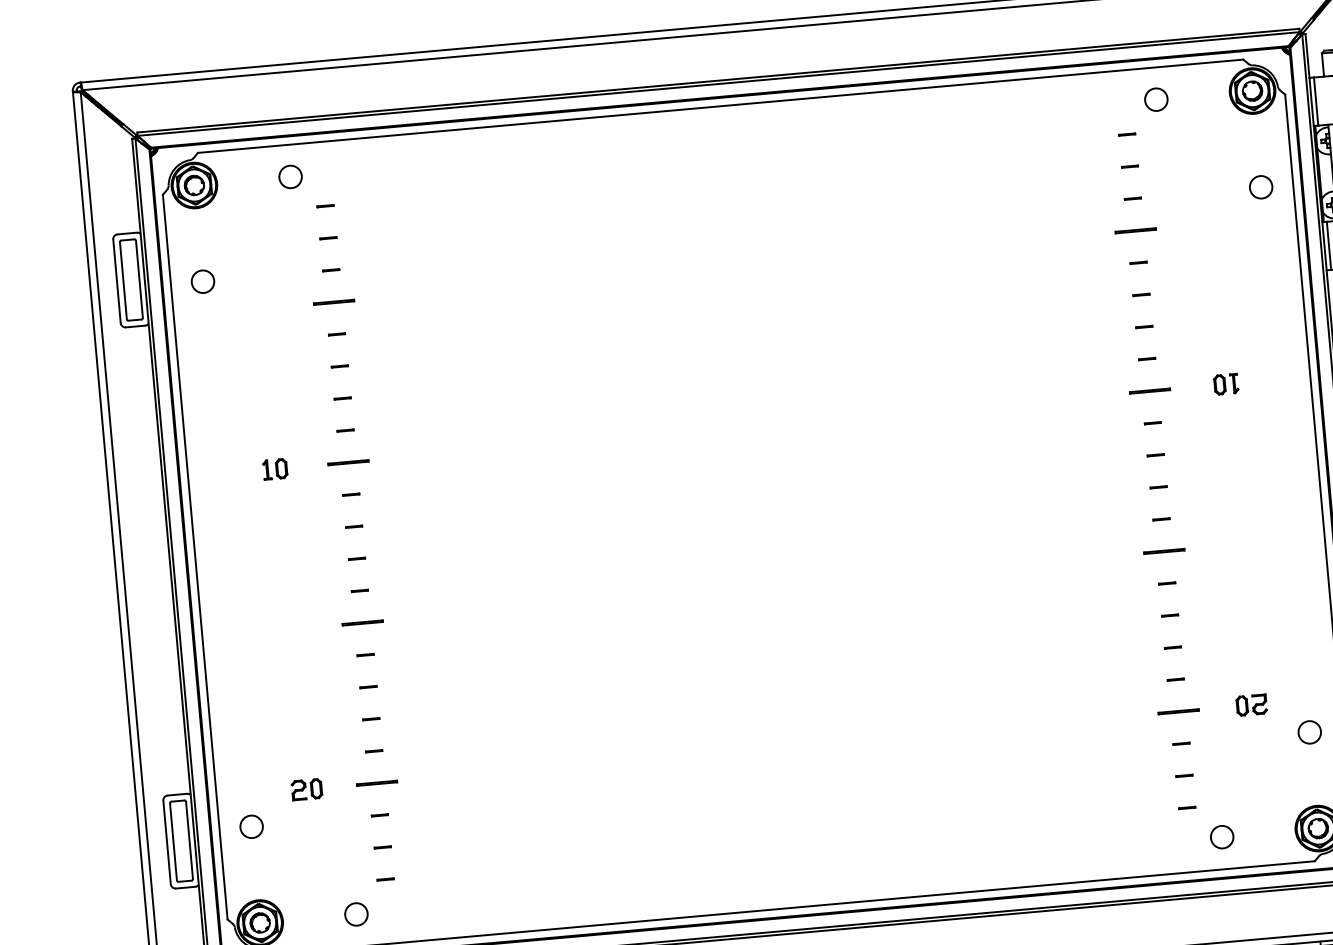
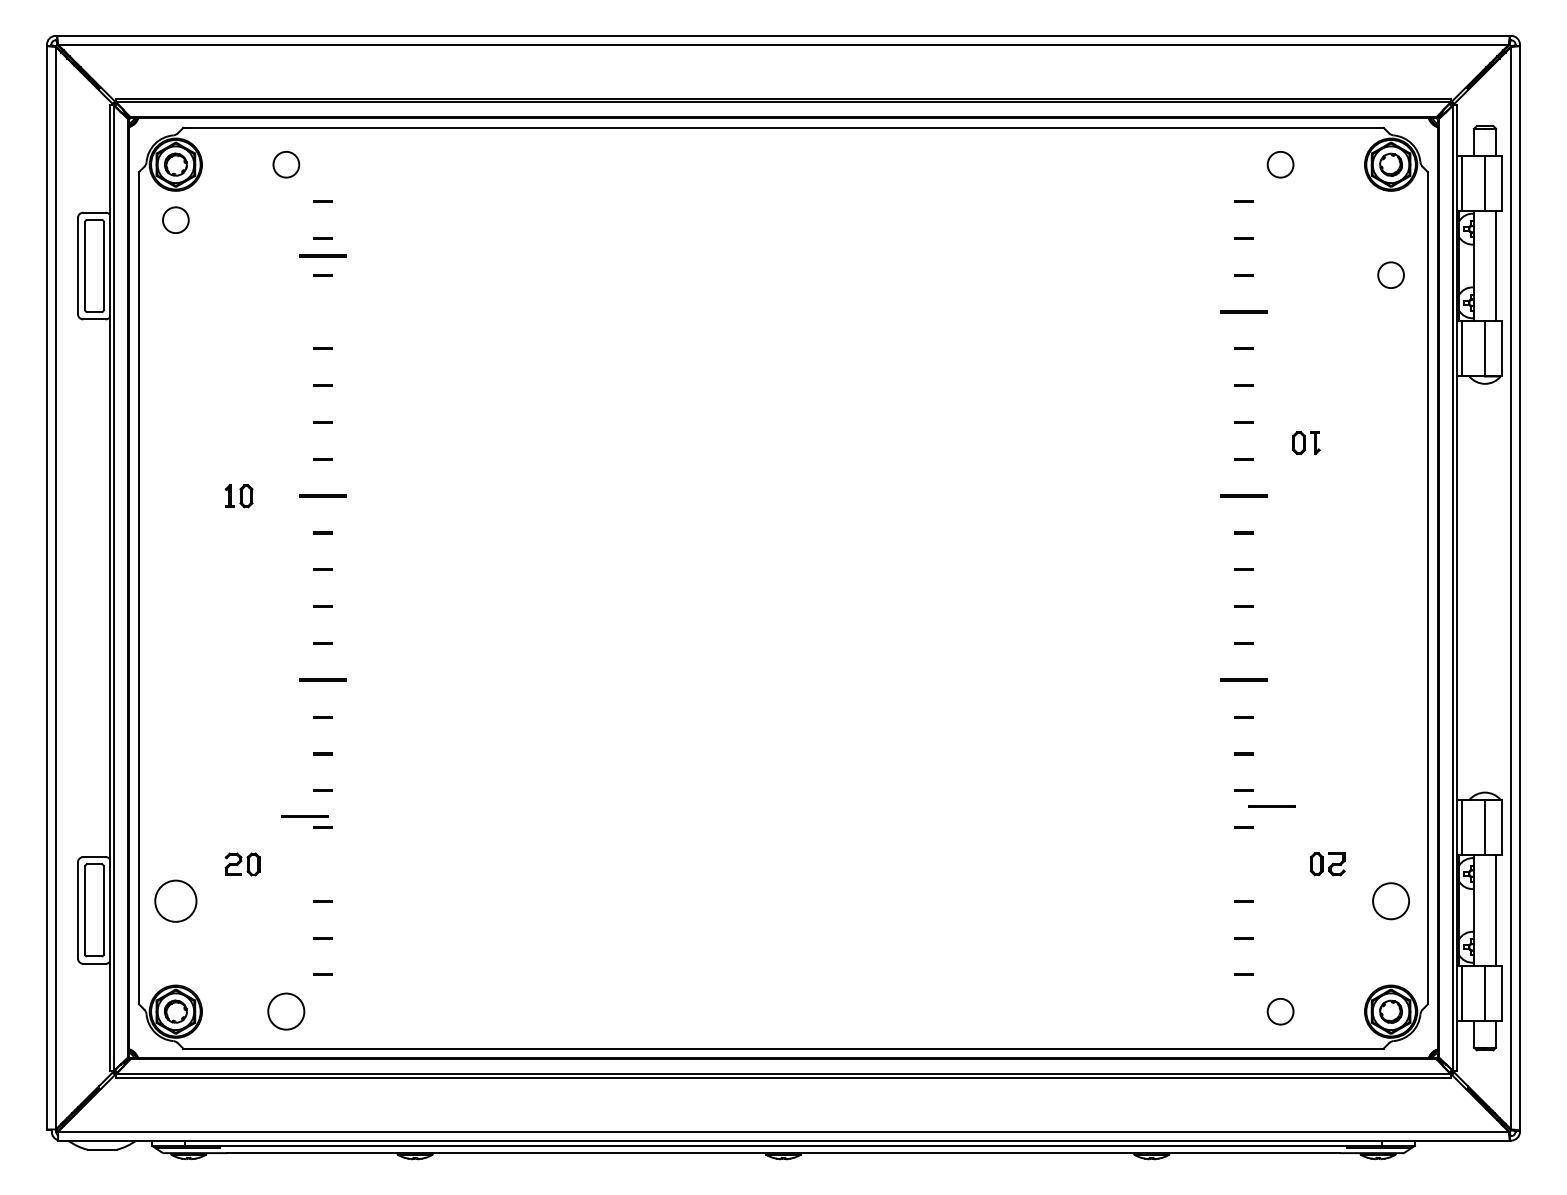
circle: (202, 281) -> (175, 219), moved
line: (333, 301) -> (322, 255), moved
part: (1226, 384) -> (1306, 443), moved
line: (1178, 711) -> (1271, 806), moved
circle: (1309, 732) -> (1390, 901), size x1.4
line: (376, 783) -> (304, 816), moved
circle: (251, 827) -> (175, 901), size x1.6
circle: (356, 914) -> (286, 1011), size x1.4

